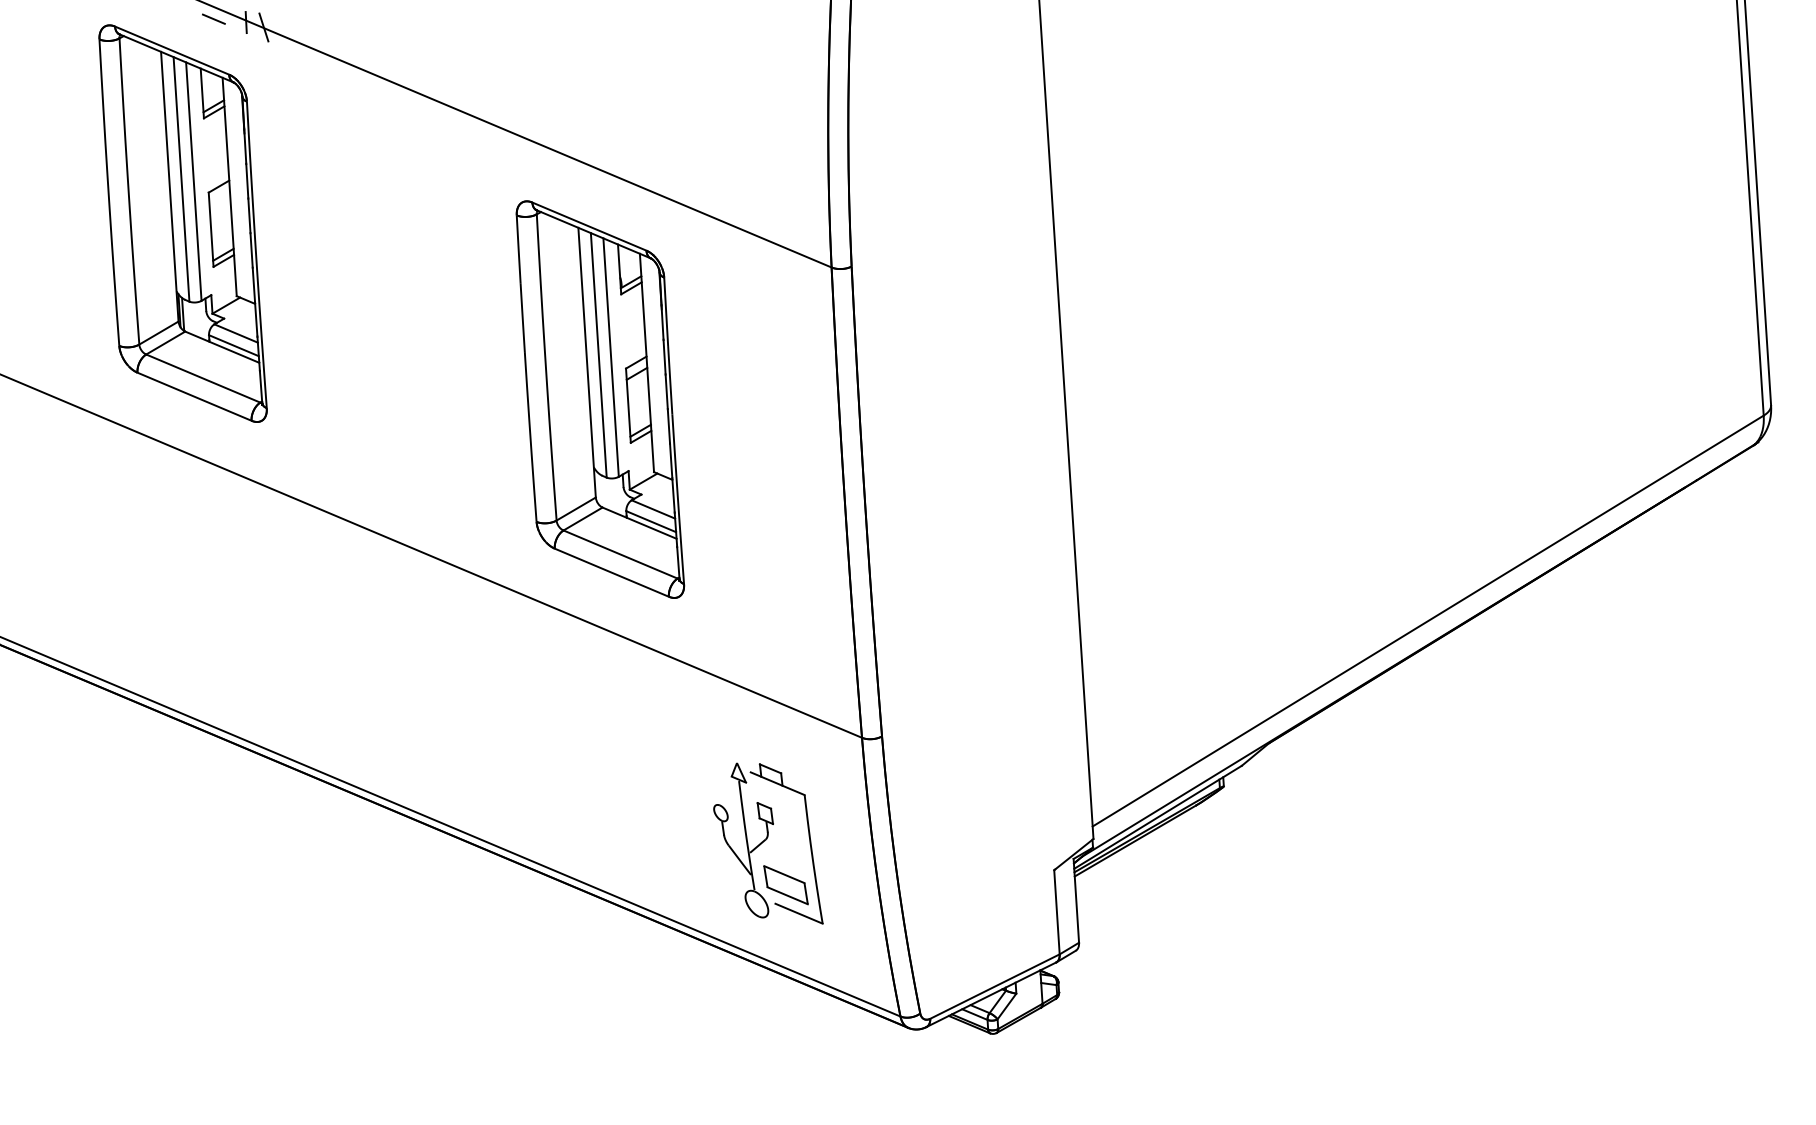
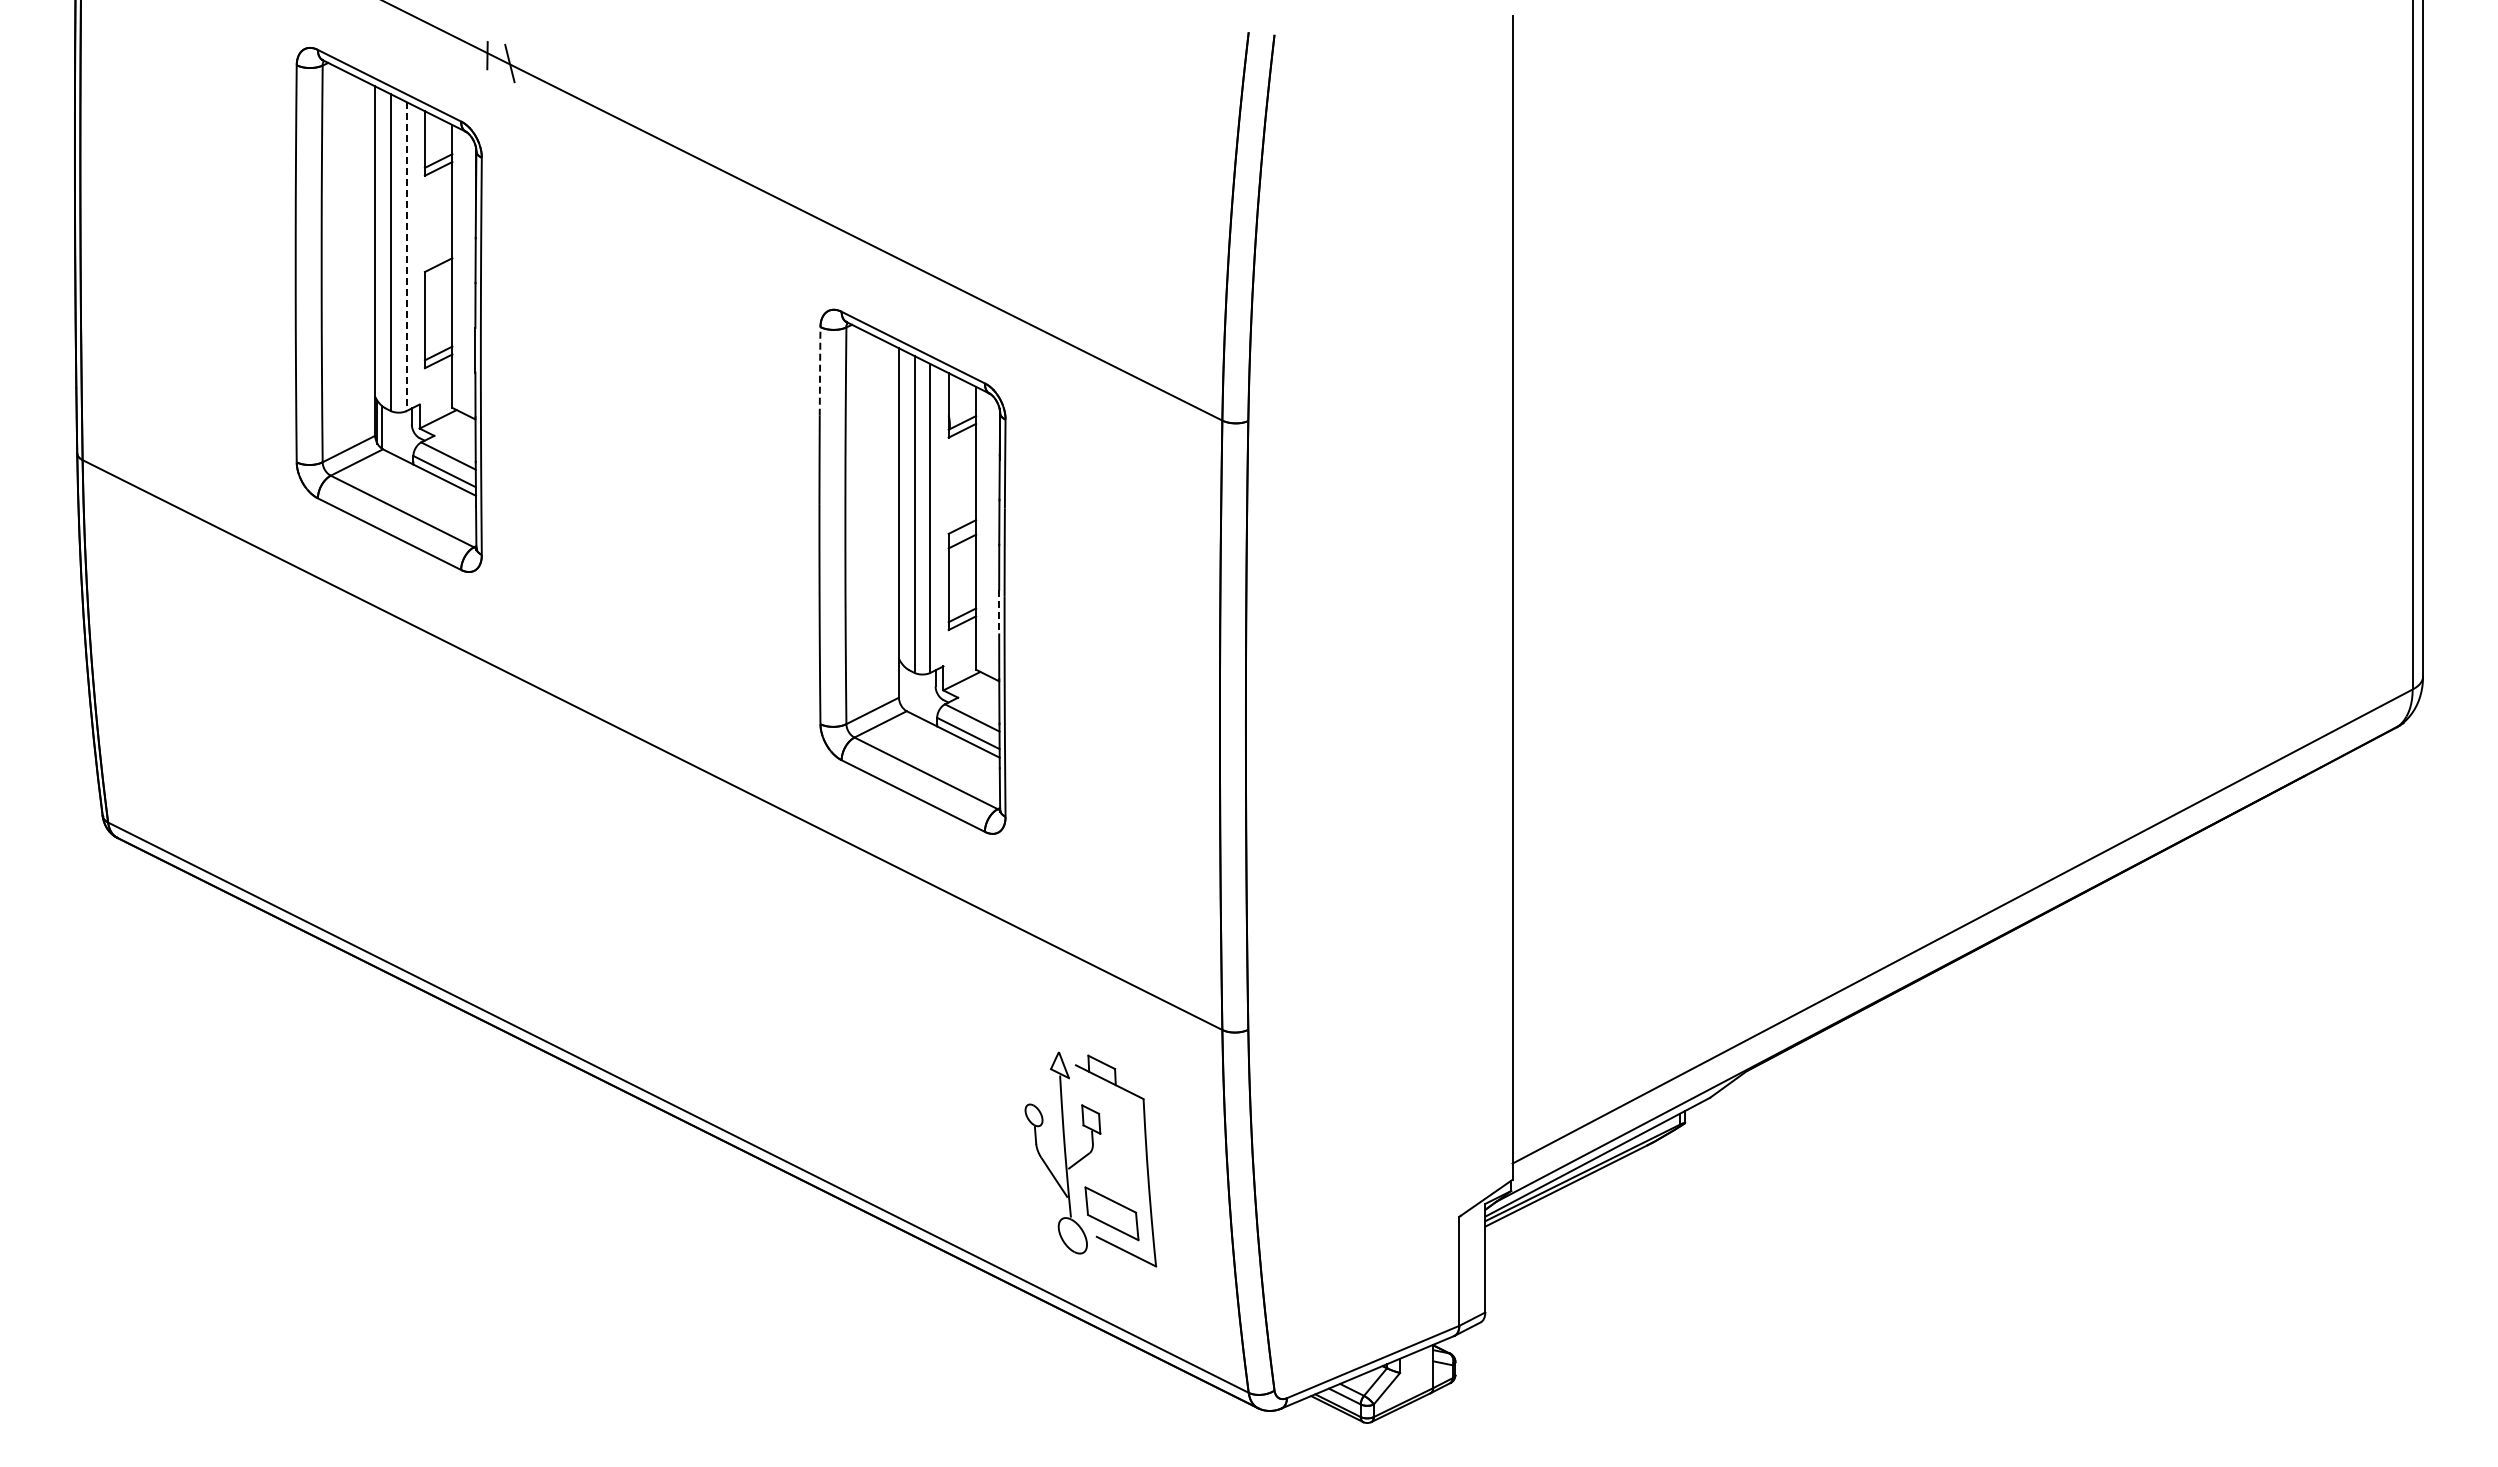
line: (213, 19) -> (445, 48), removed
line: (193, 182) -> (406, 257), solid -> dashed
line: (519, 249) -> (820, 371), solid -> dashed
line: (669, 426) -> (999, 612), solid -> dashed

